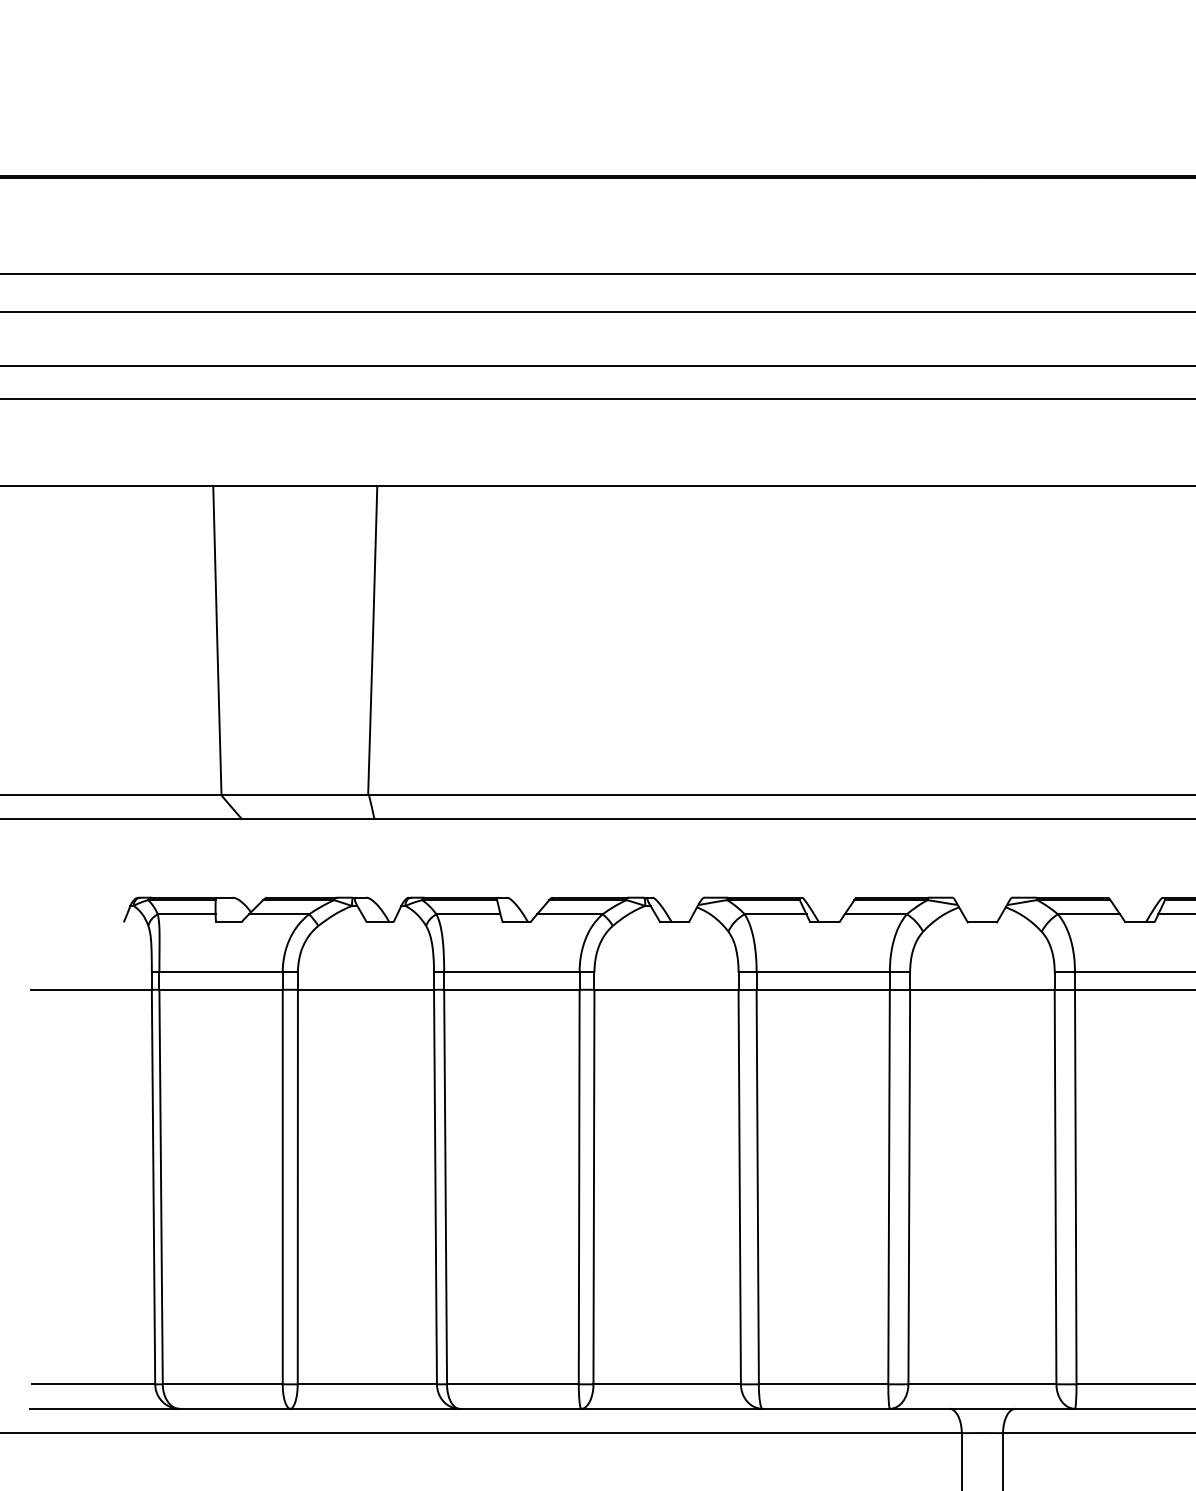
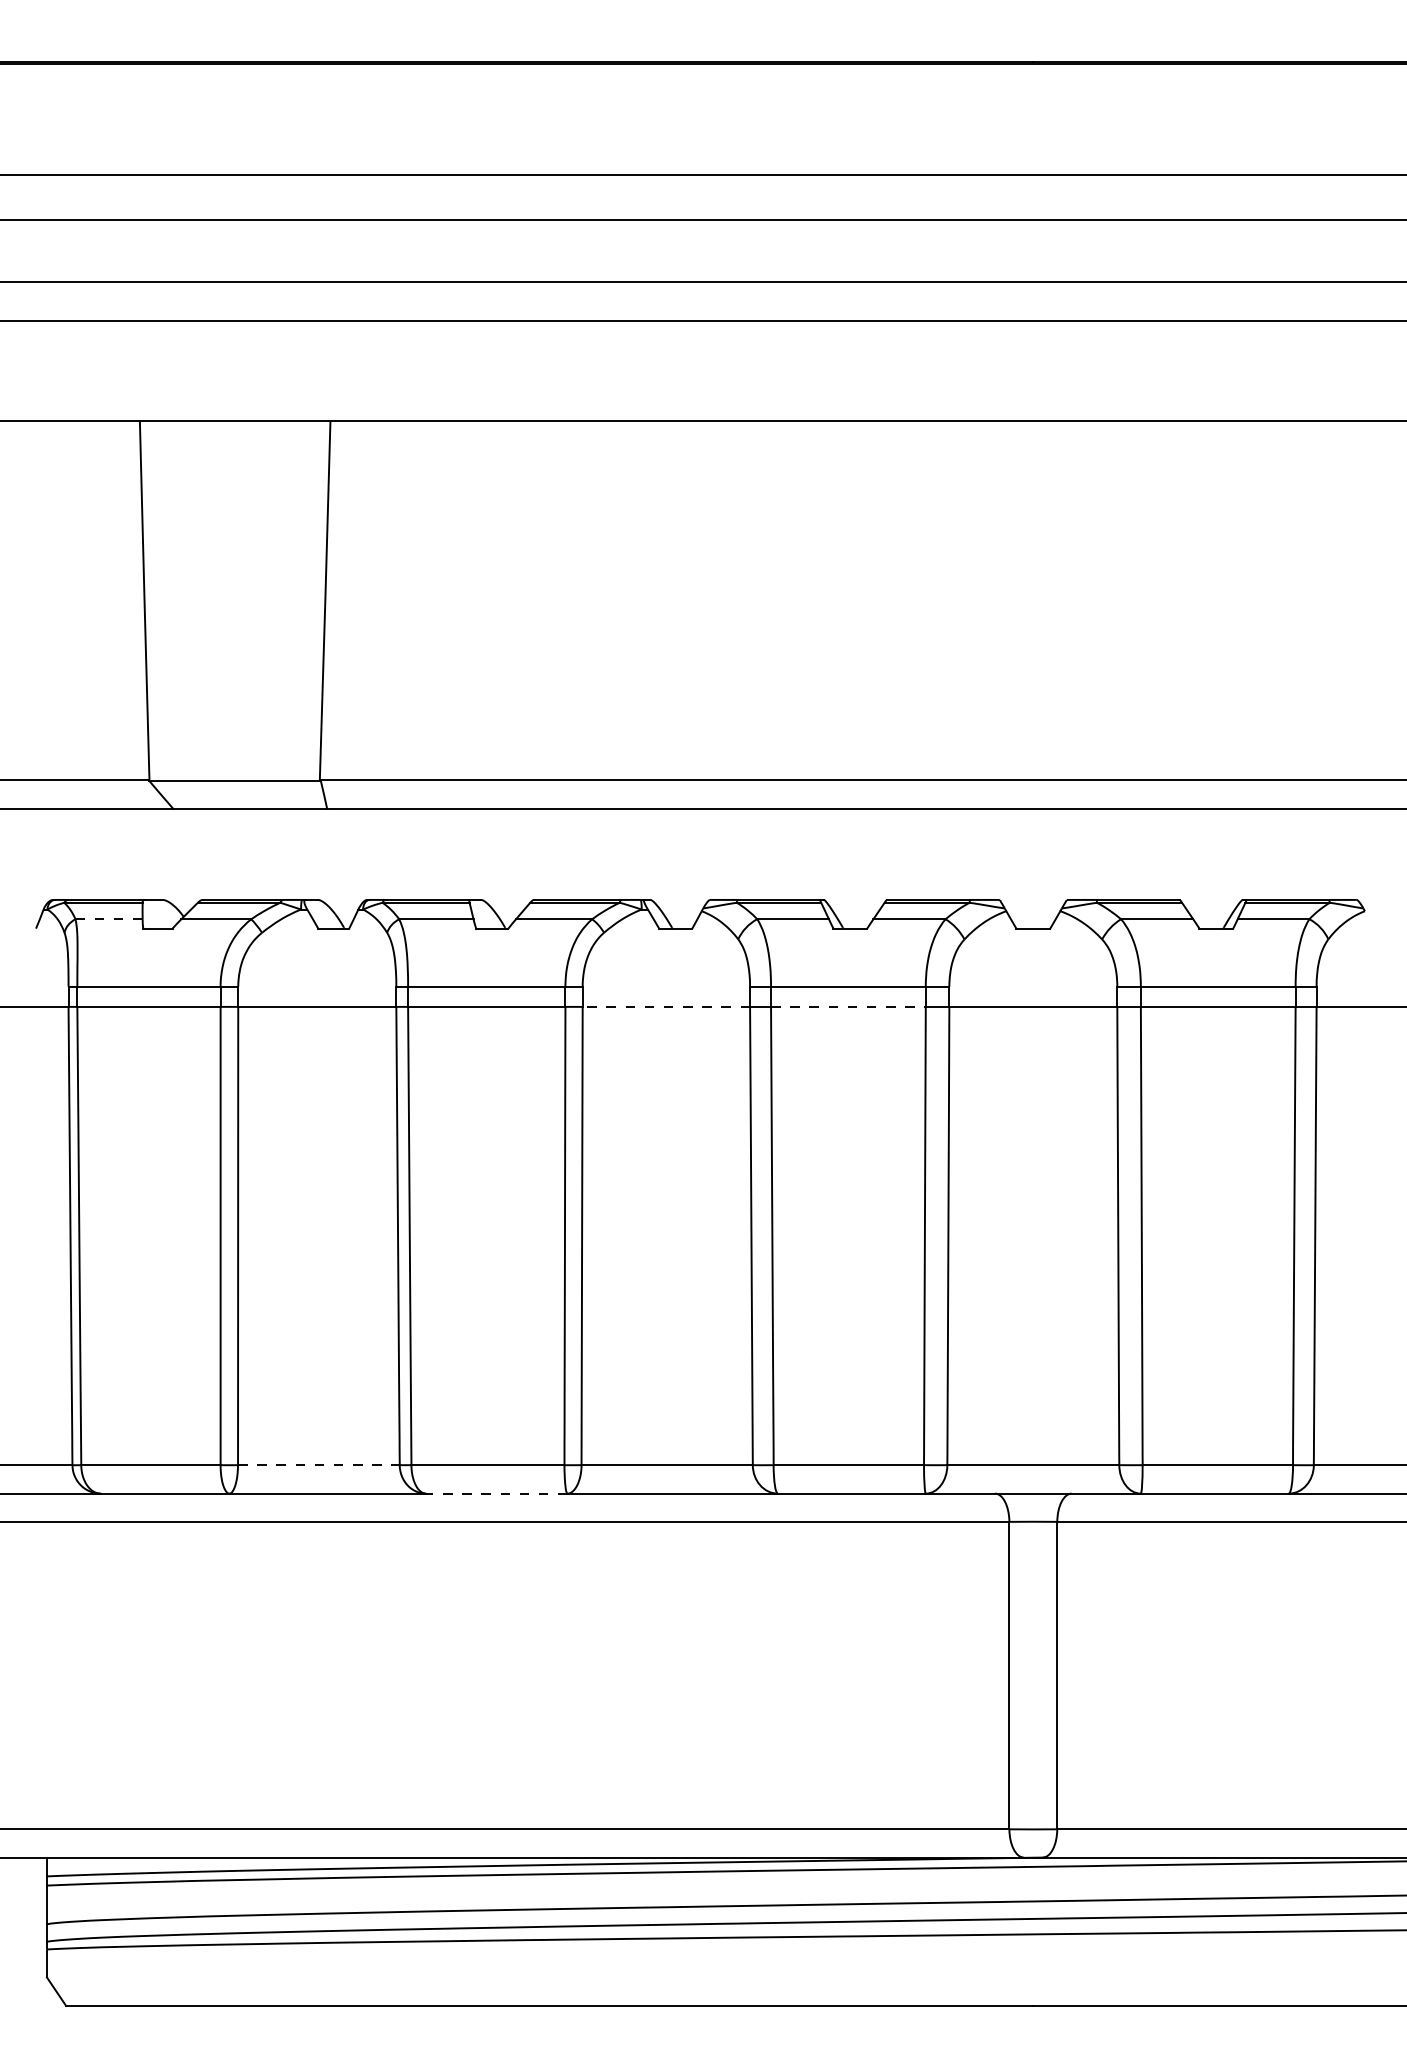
line: (187, 914) -> (109, 919), solid -> dashed
line: (666, 989) -> (666, 1006), solid -> dashed
line: (823, 989) -> (848, 1006), solid -> dashed
line: (367, 1384) -> (318, 1465), solid -> dashed
line: (520, 1408) -> (496, 1493), solid -> dashed

